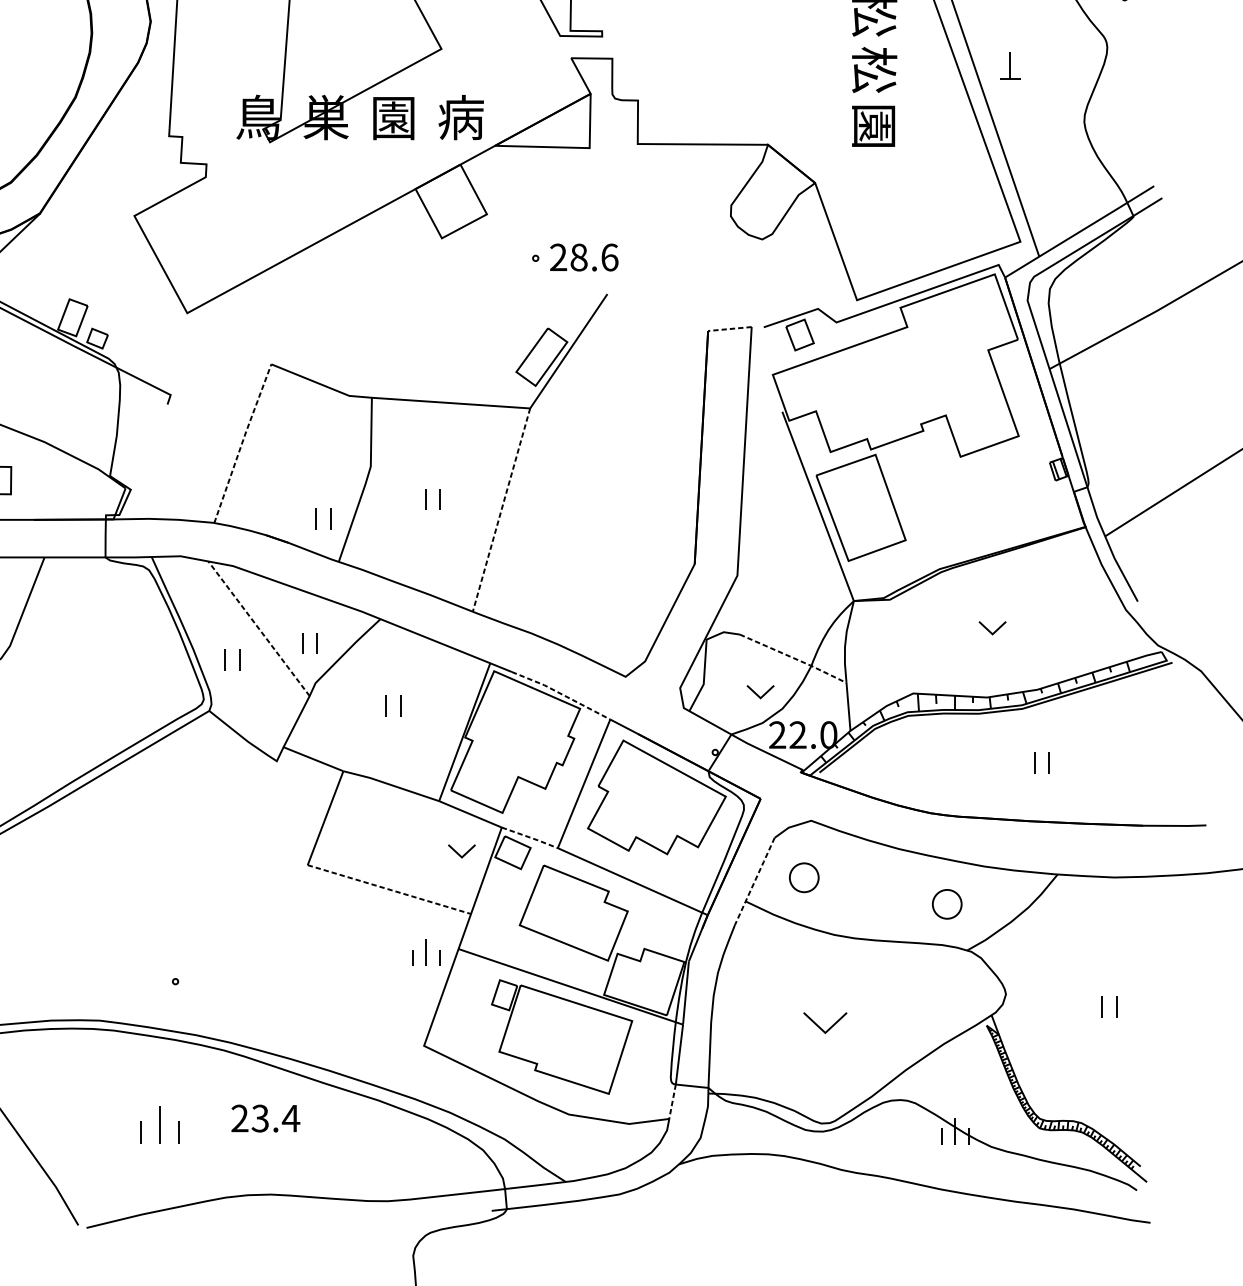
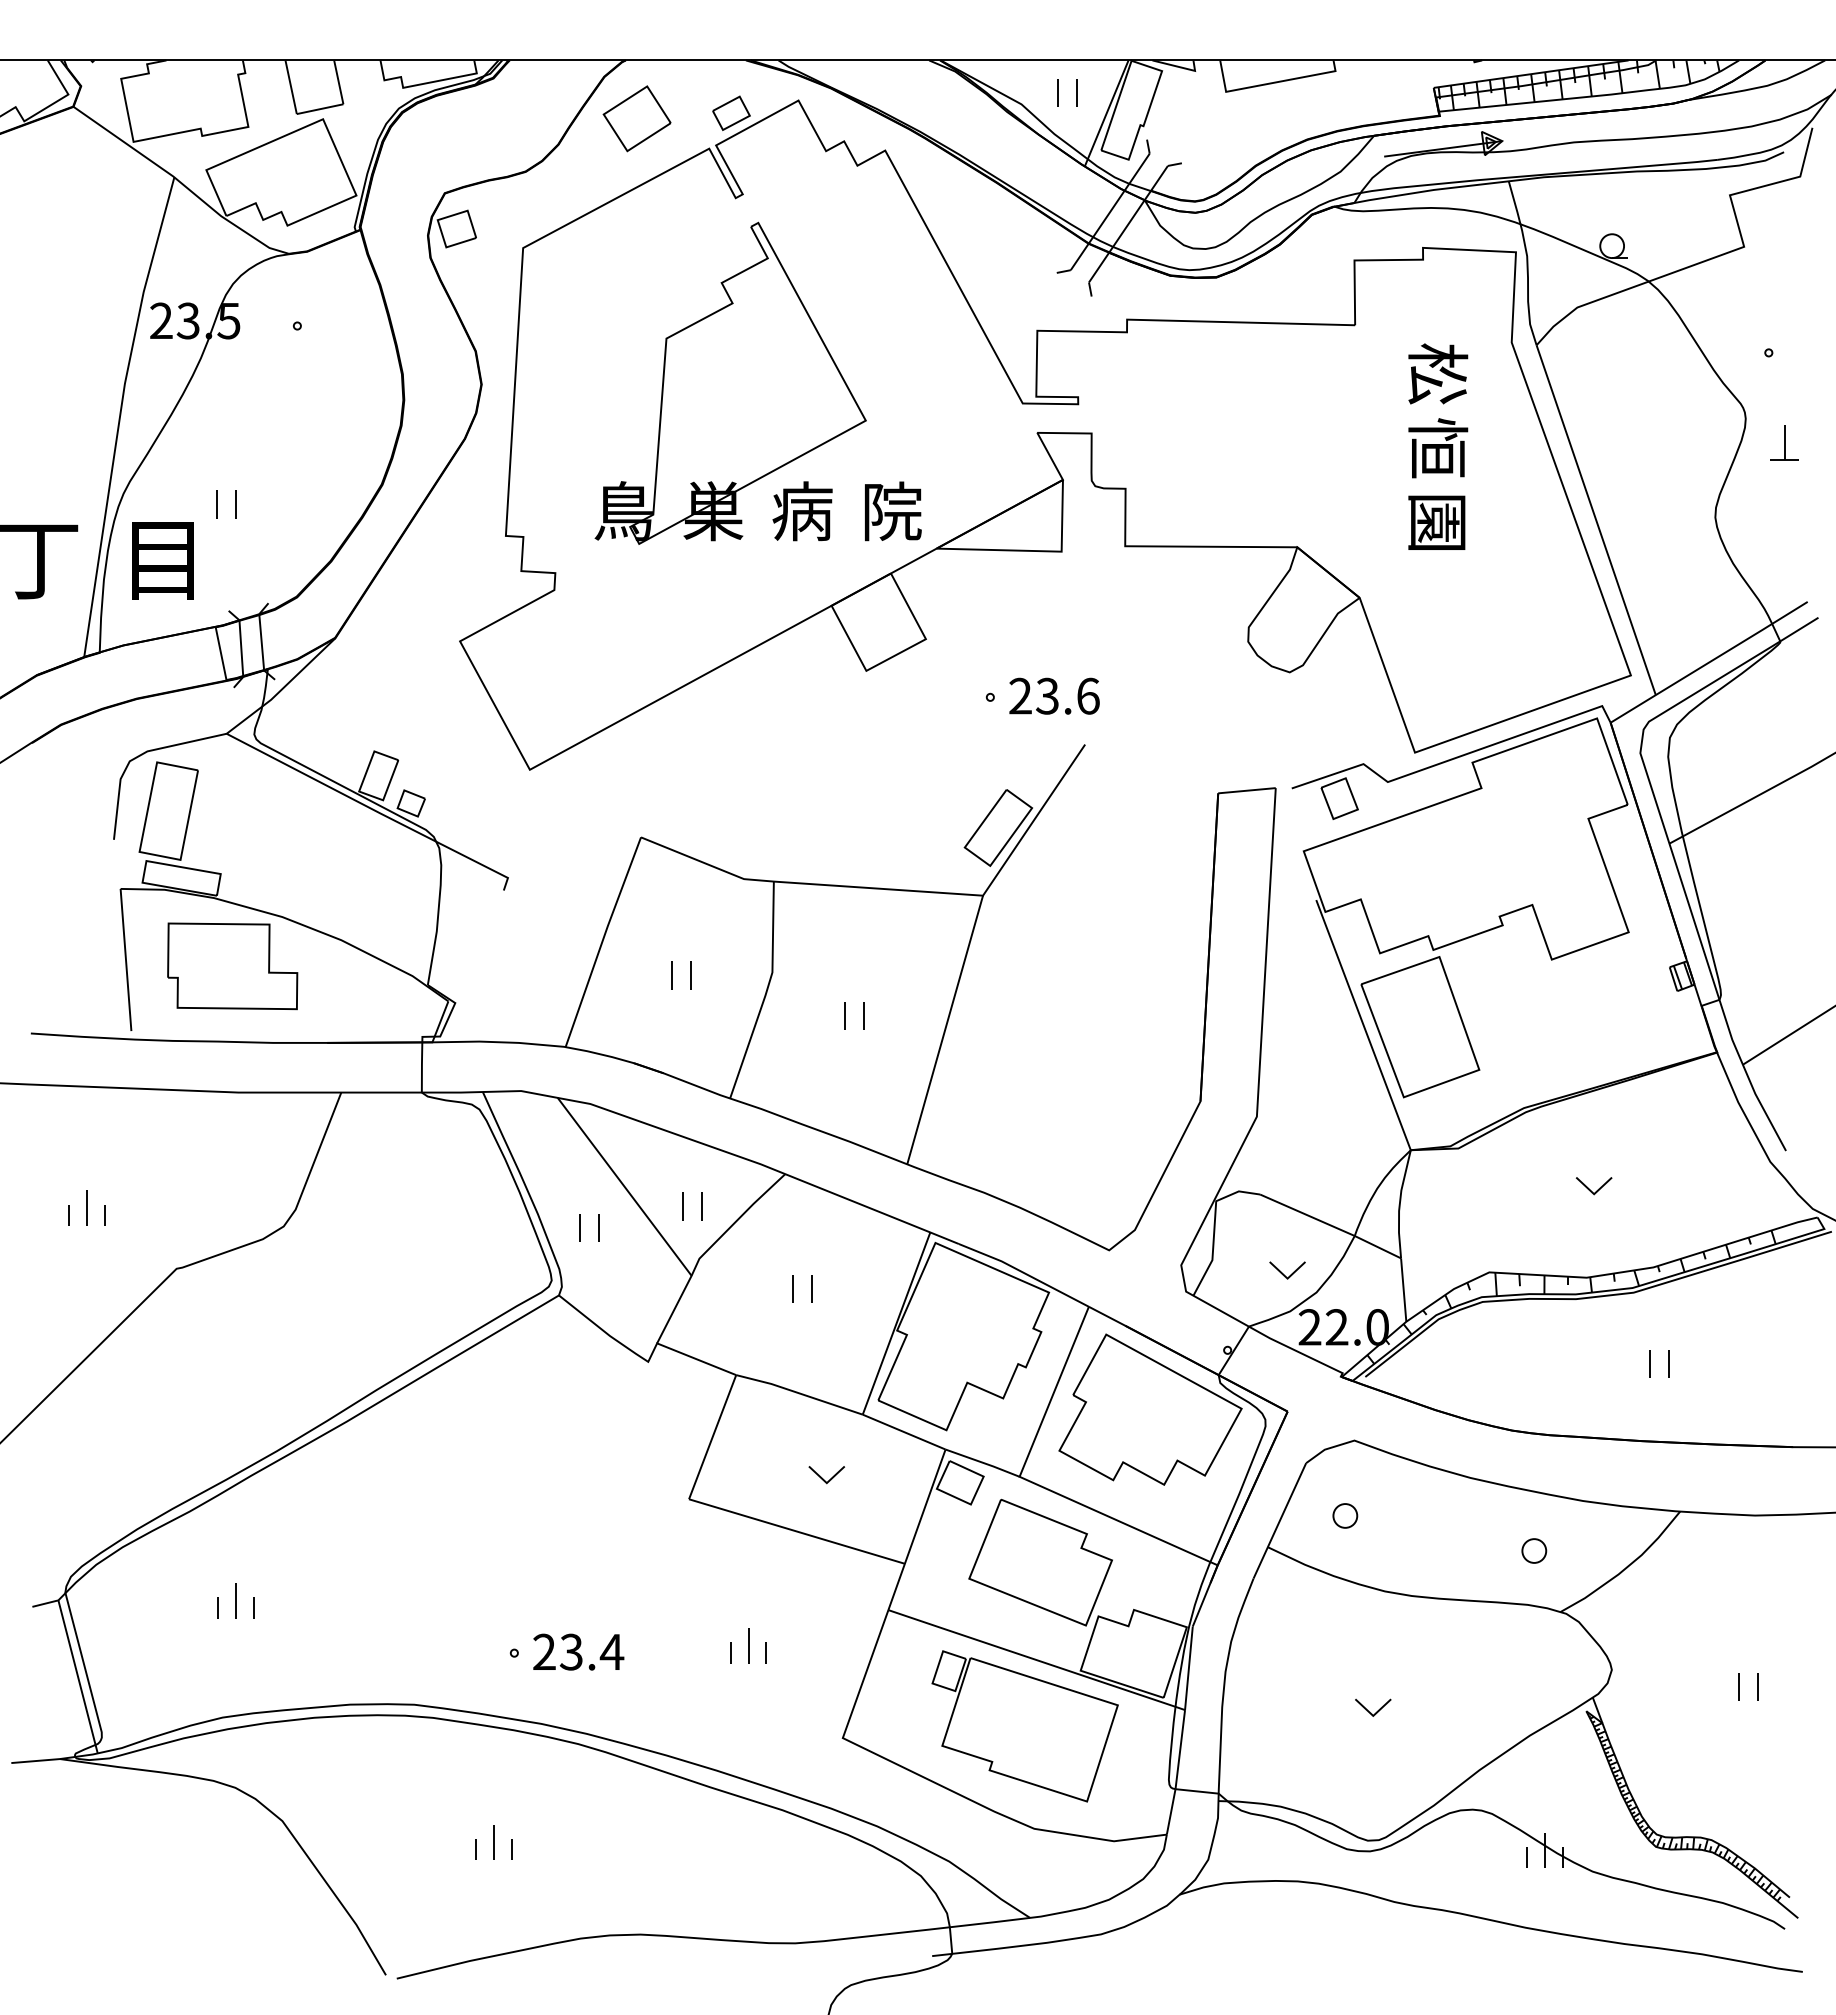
part: (1010, 65) -> (1784, 442), moved
text: (874, 70) -> (1438, 448), 松 -> 恒
text: (393, 117) -> (802, 511), 園 -> 病
text: (460, 117) -> (891, 511), 病 -> 院
text: (578, 256) -> (1047, 695), 28.6 -> 23.6
line: (730, 328) -> (1247, 790), dashed -> solid
line: (242, 443) -> (602, 941), dashed -> solid
line: (501, 510) -> (945, 1030), dashed -> solid
part: (316, 518) -> (672, 975), moved
line: (258, 628) -> (624, 1186), dashed -> solid
line: (794, 658) -> (1332, 1226), dashed -> solid
line: (561, 694) -> (1024, 1273), dashed -> solid
line: (531, 838) -> (984, 1463), dashed -> solid
part: (461, 851) -> (826, 1475), moved
part: (804, 877) -> (1345, 1515), size x0.62
line: (754, 881) -> (1279, 1520), dashed -> solid
line: (389, 889) -> (796, 1531), dashed -> solid
part: (947, 903) -> (1534, 1550), size x0.62
part: (426, 952) -> (748, 1645), moved
part: (825, 1022) -> (1373, 1707), size x0.62
line: (672, 1102) -> (1171, 1812), dashed -> solid
text: (265, 1118) -> (578, 1651), moved
part: (159, 1124) -> (493, 1842), size x0.71

